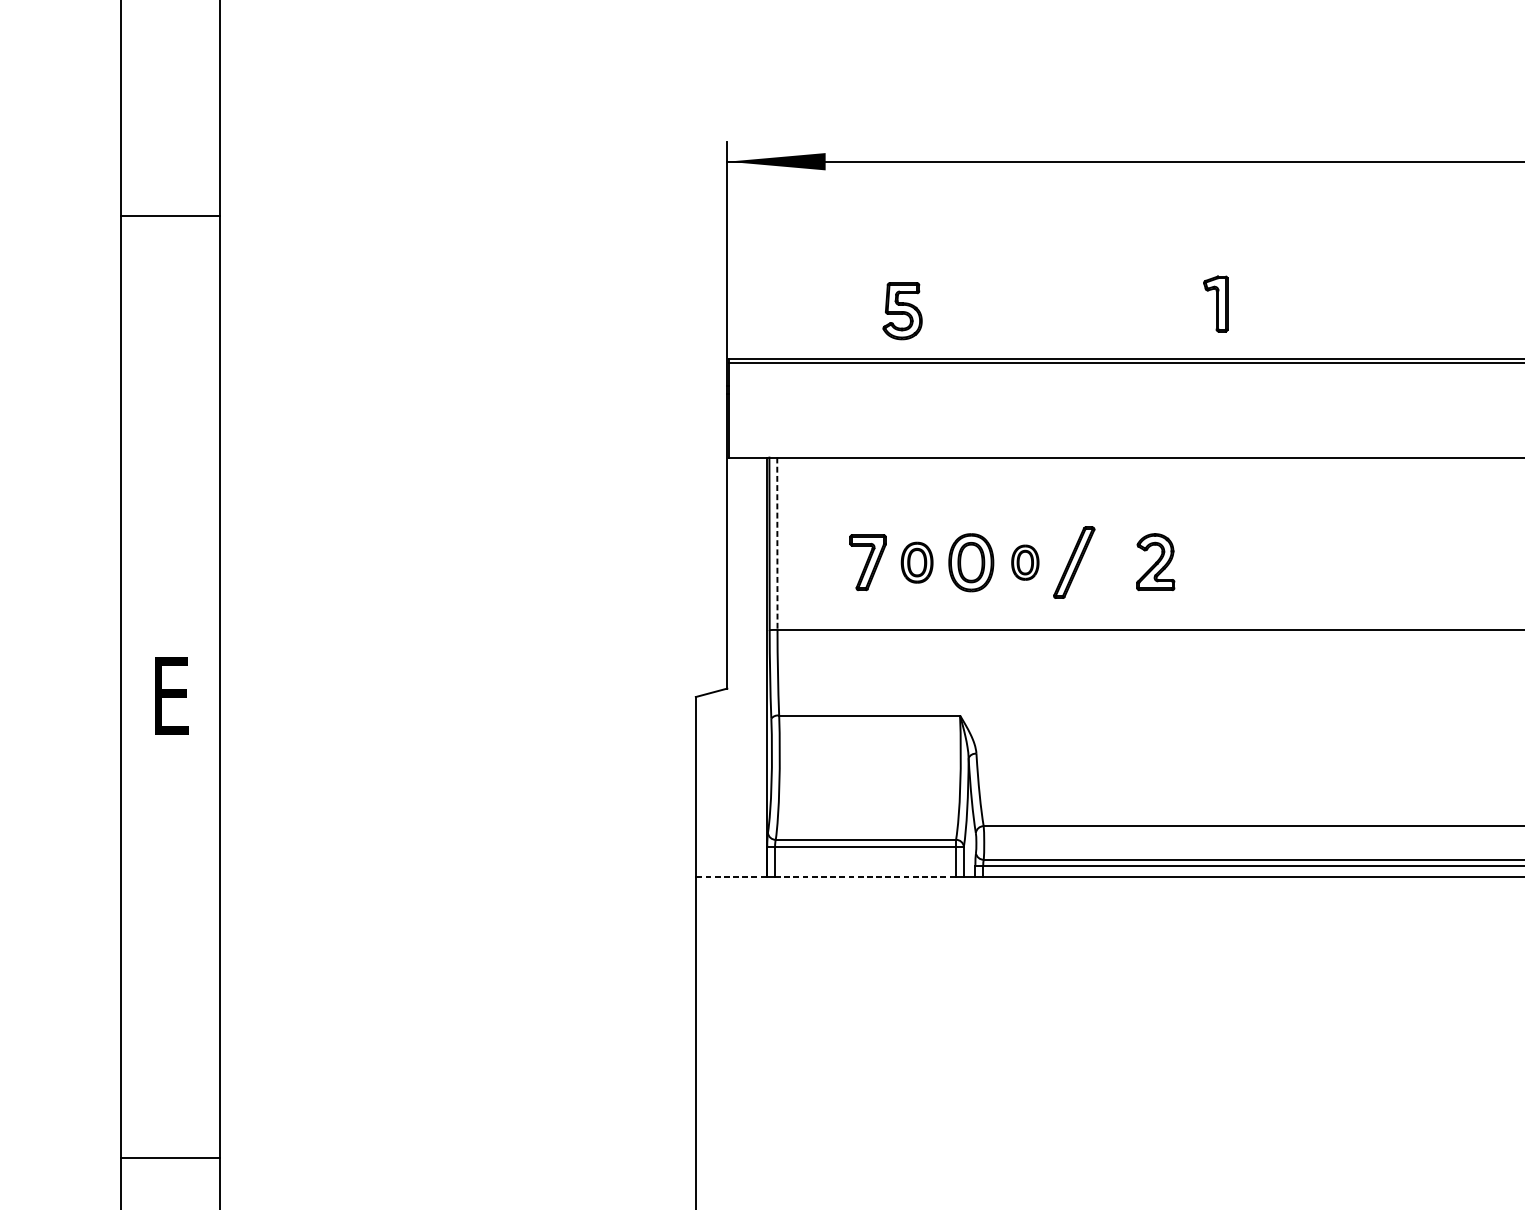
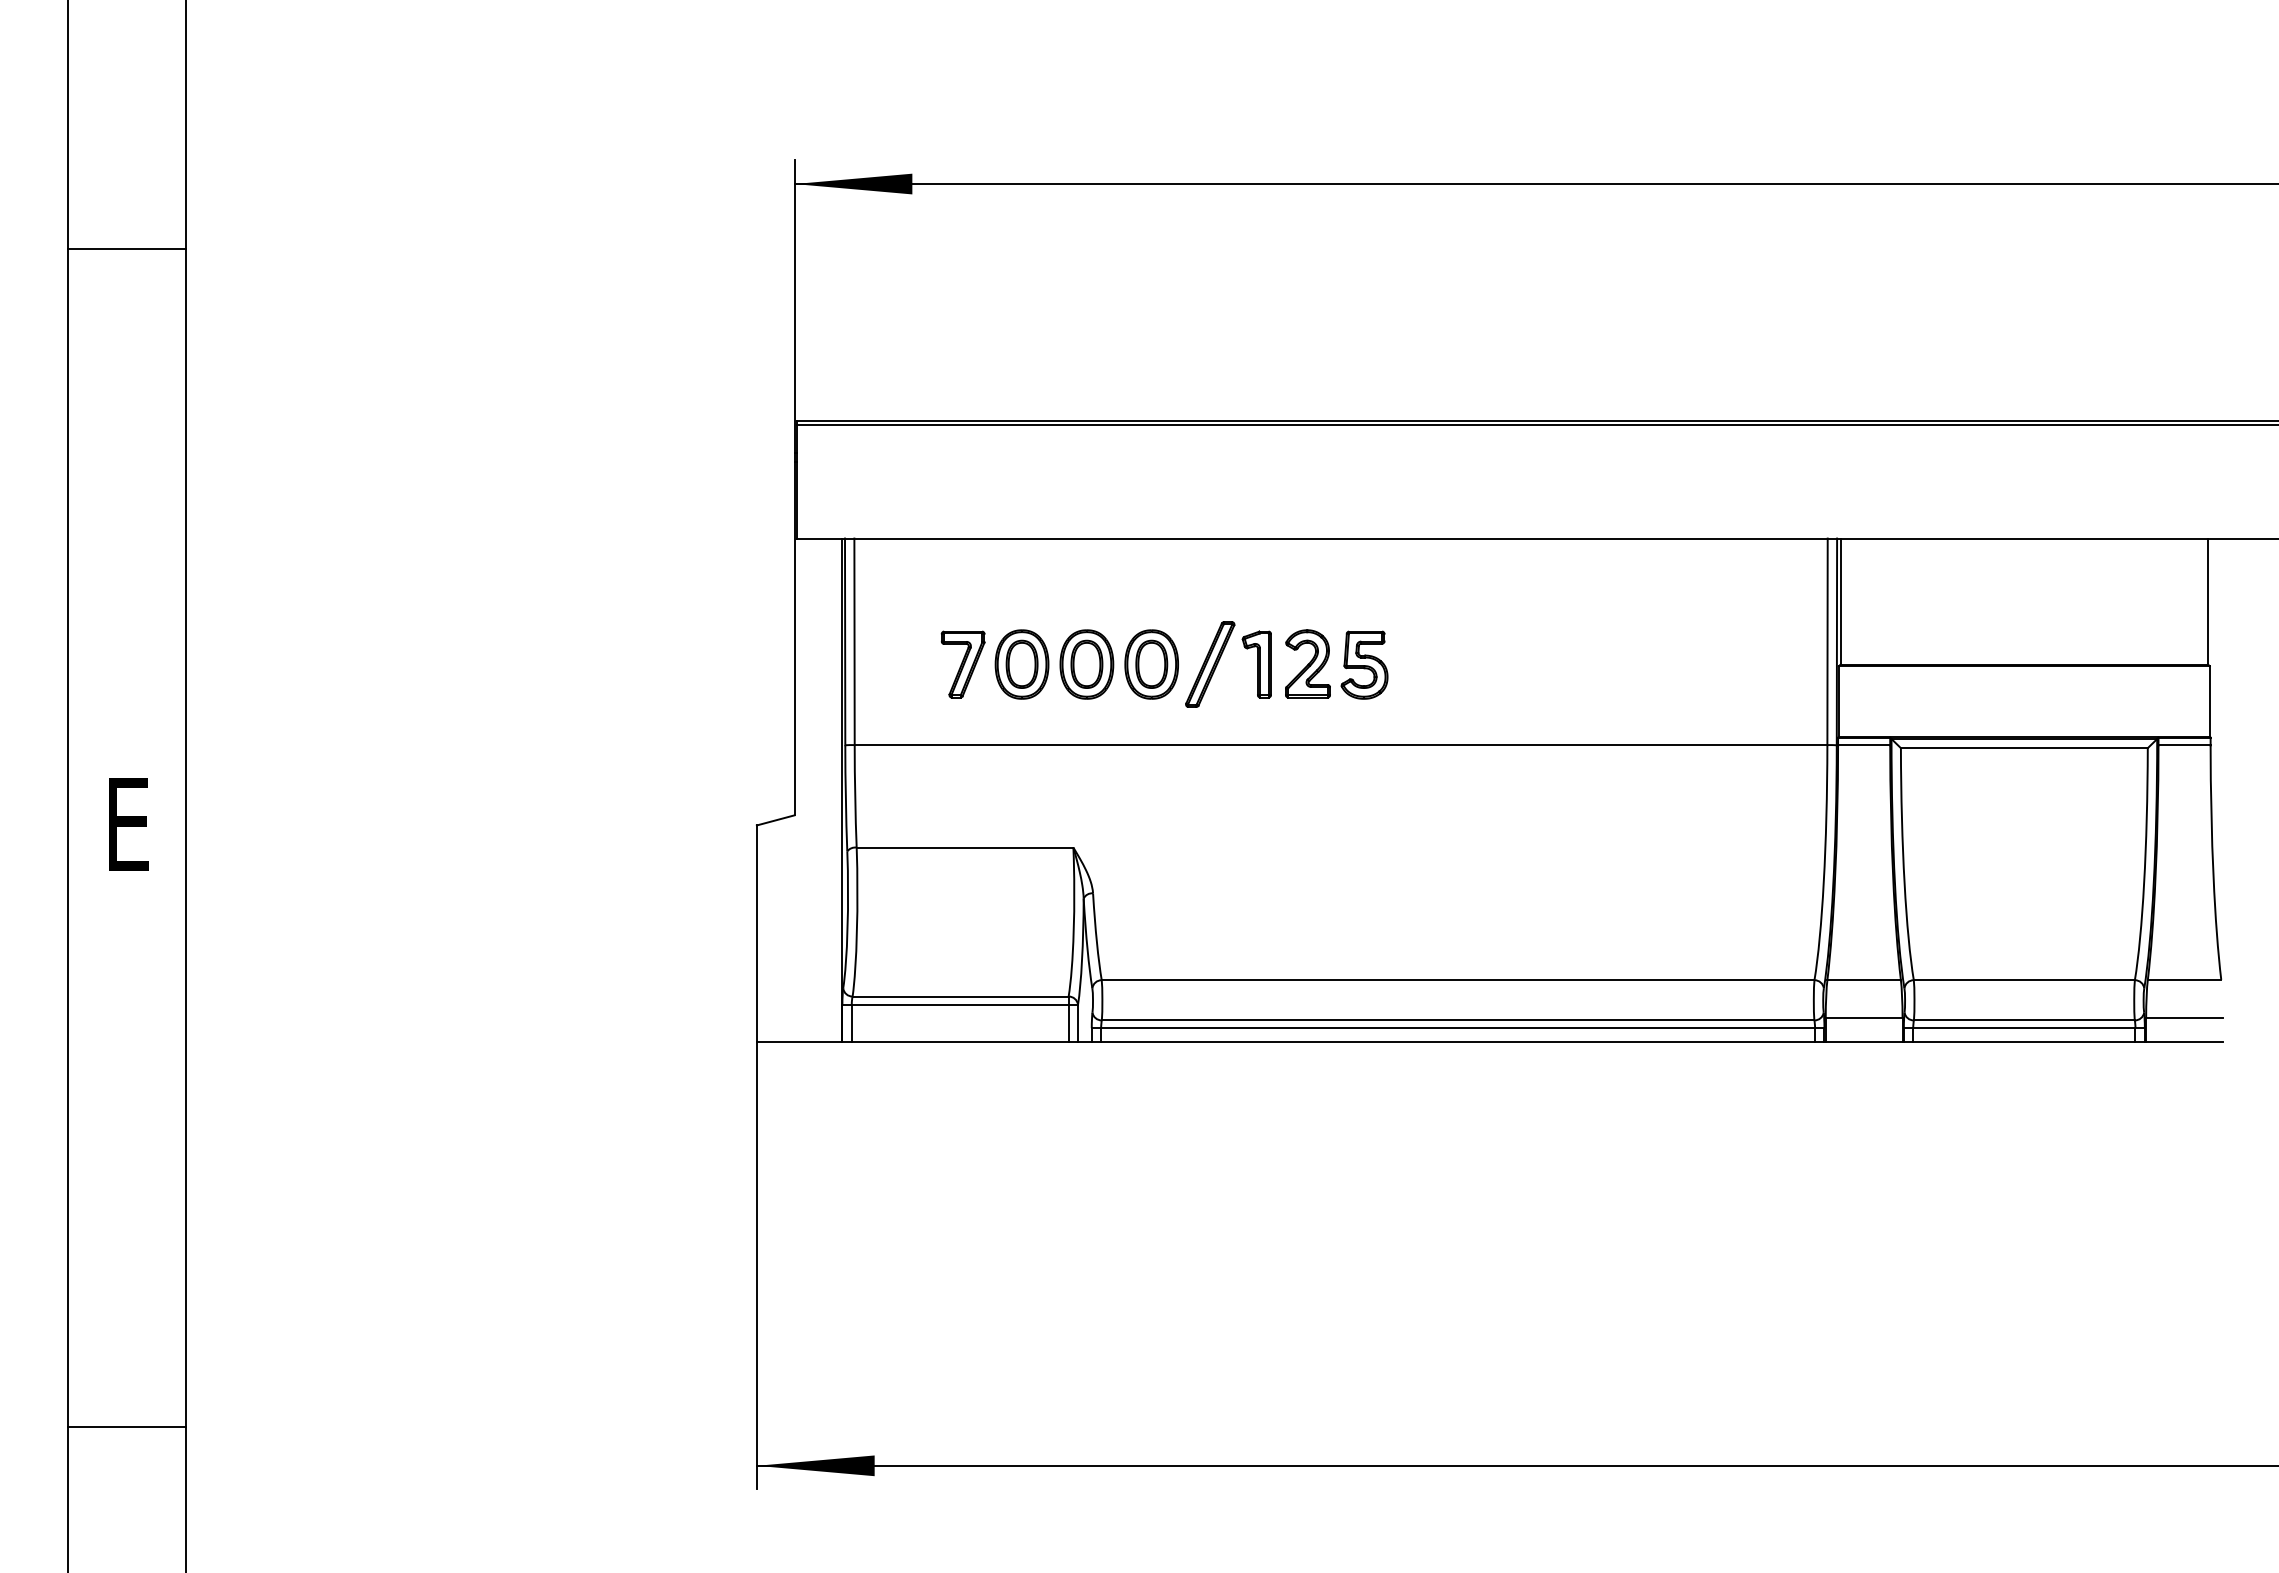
part: (1215, 303) -> (1256, 664), moved
part: (902, 310) -> (1364, 664), moved
line: (777, 544) -> (854, 642), dashed -> solid
part: (916, 562) -> (1021, 664), size x1.43
part: (1025, 562) -> (1151, 664), size x1.67
line: (730, 877) -> (798, 1041), dashed -> solid
line: (865, 877) -> (960, 1041), dashed -> solid
line: (170, 1158) -> (127, 1427), moved

